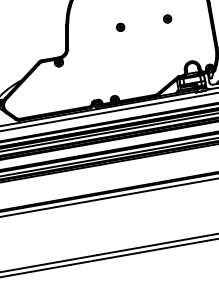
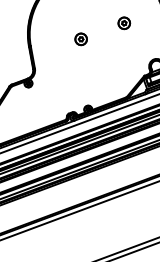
part: (167, 18) -> (124, 22), size x1.67
part: (120, 27) -> (80, 39), size x1.67

